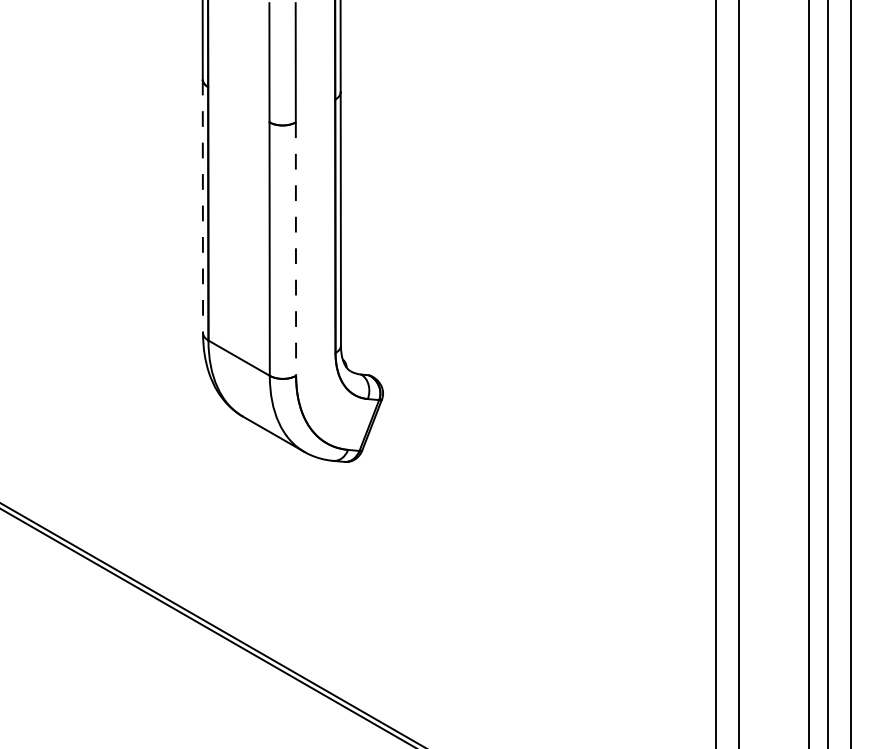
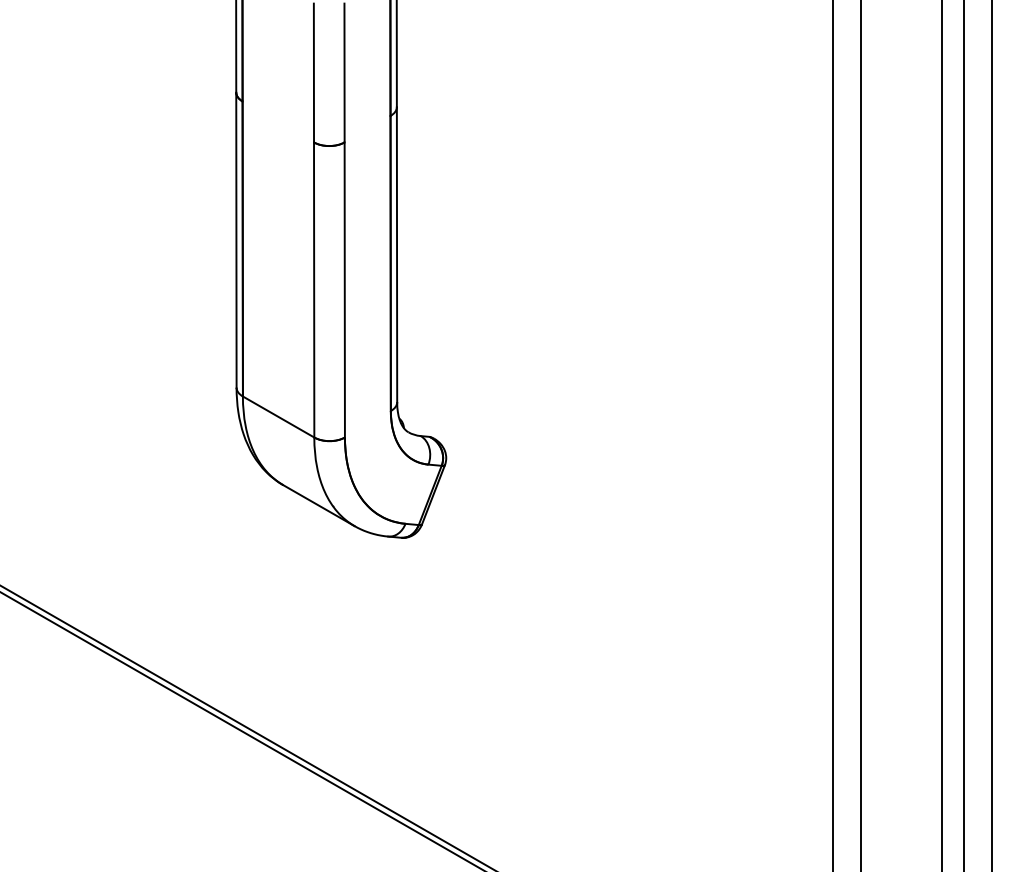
line: (202, 206) -> (235, 240), dashed -> solid
line: (295, 249) -> (344, 290), dashed -> solid

